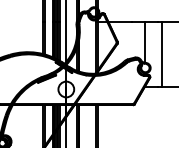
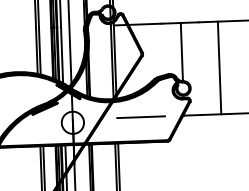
line: (161, 54) -> (219, 67), moved
line: (114, 87) -> (140, 117), added

